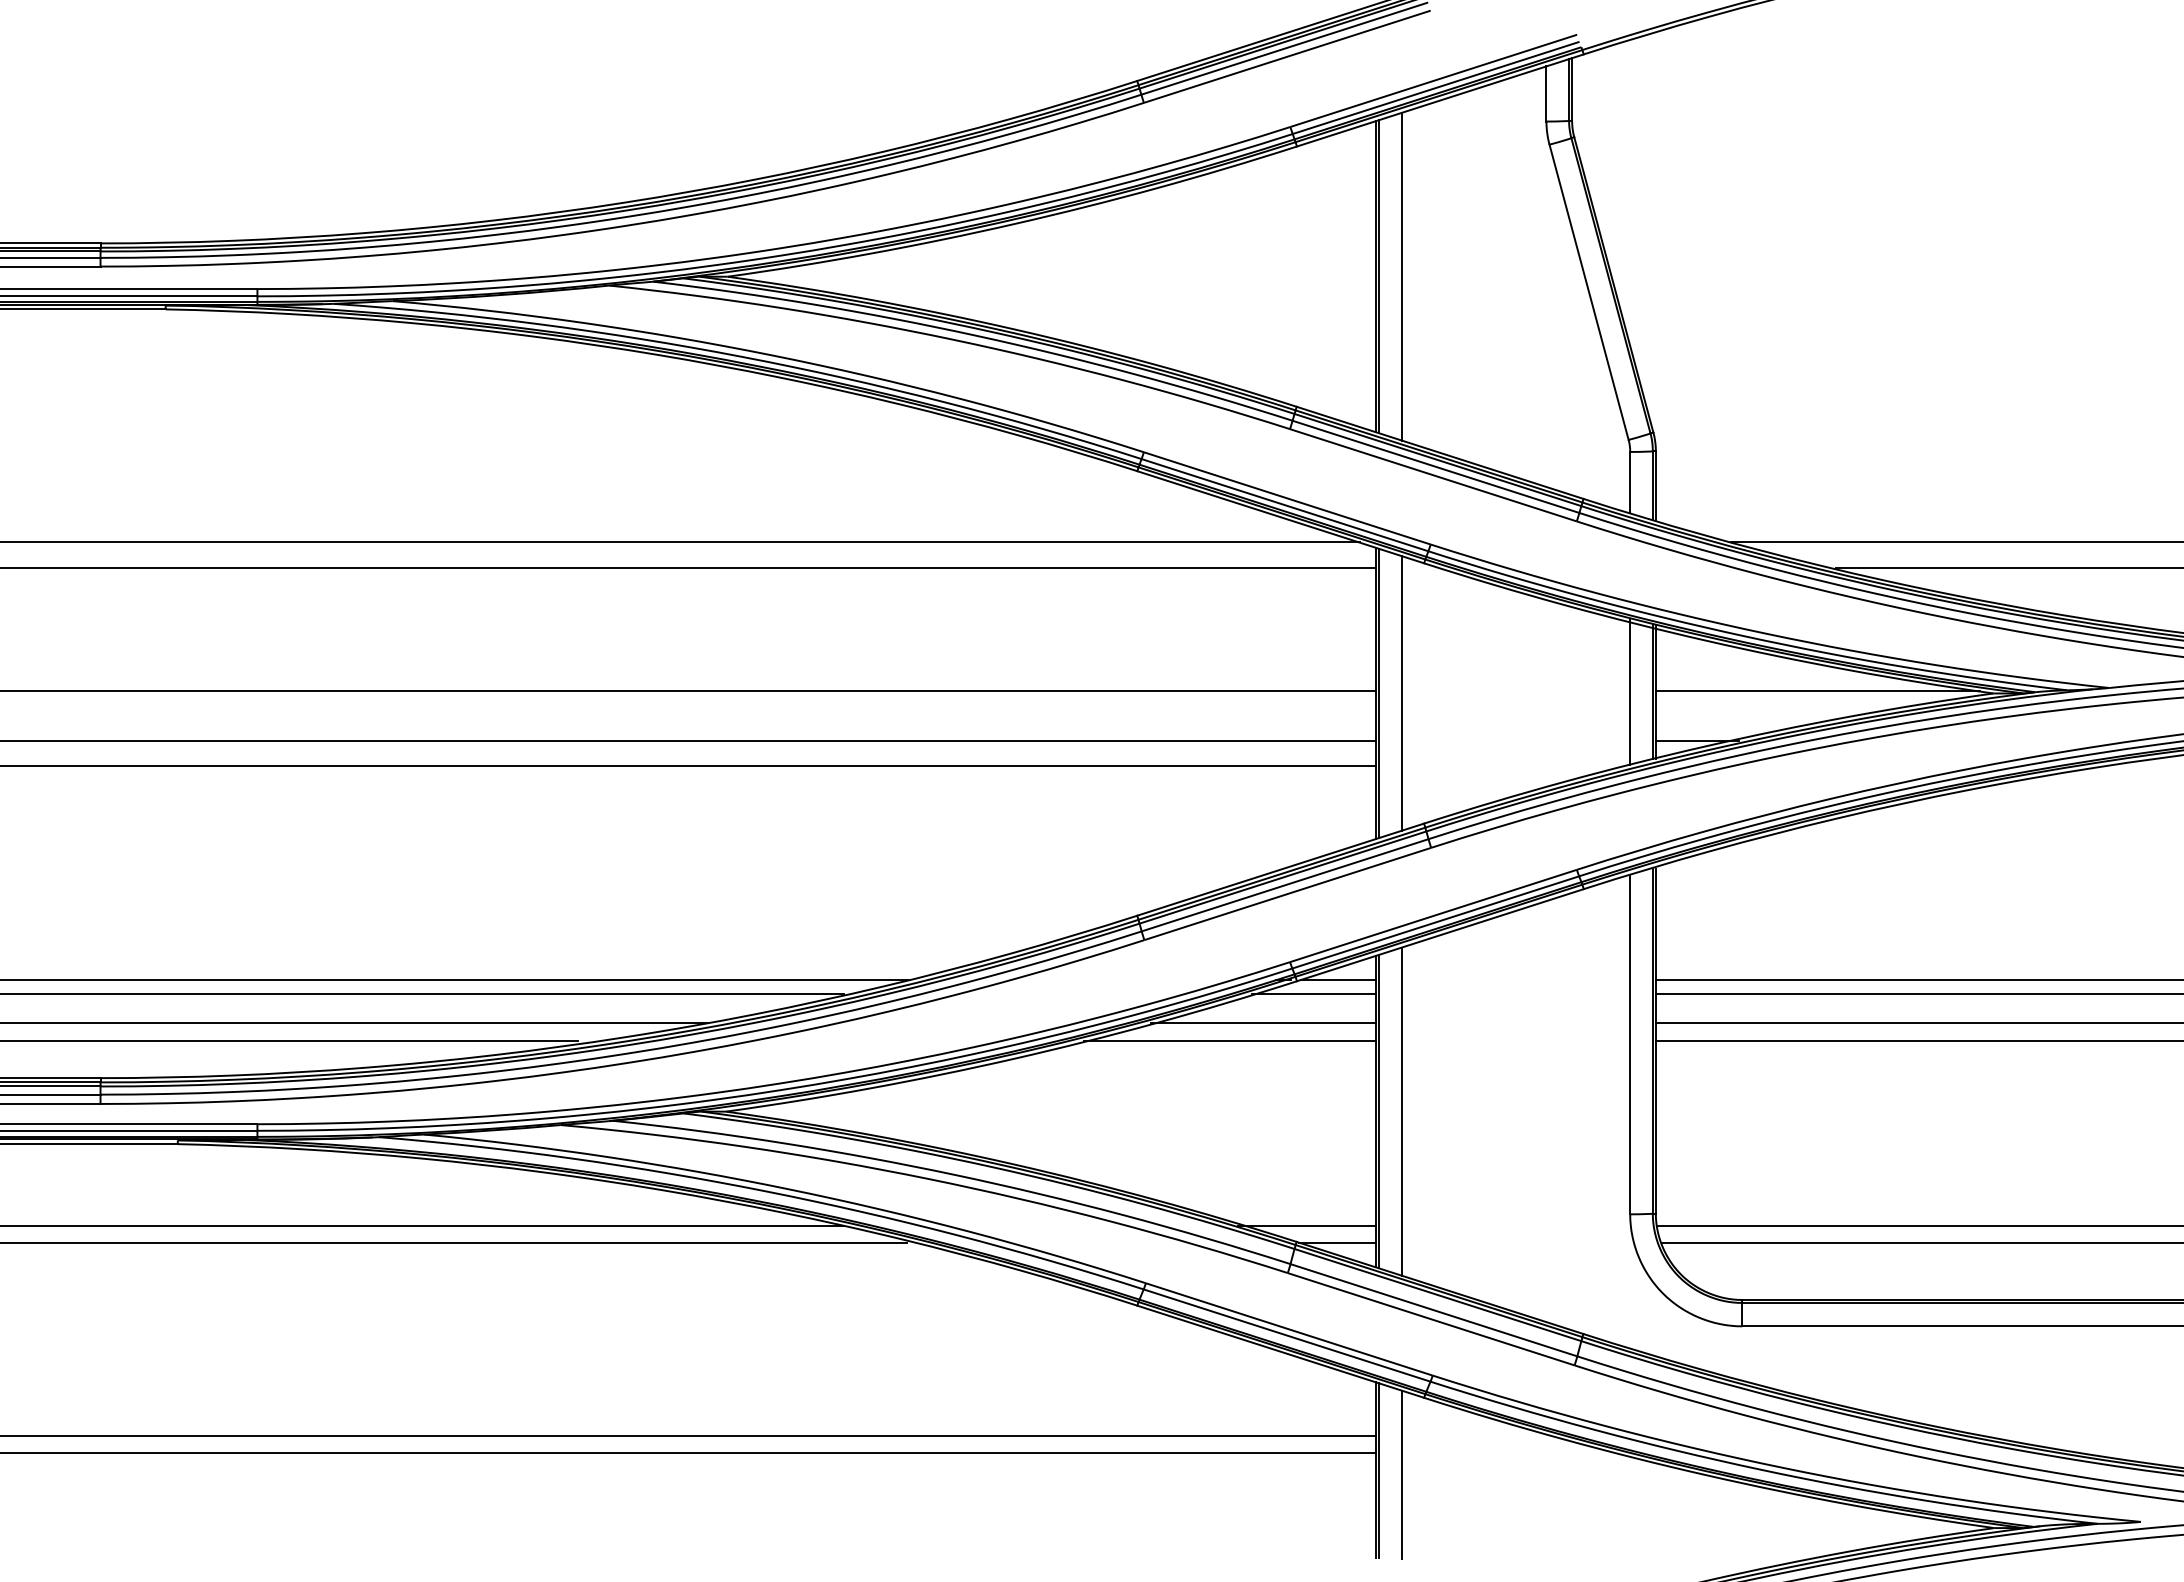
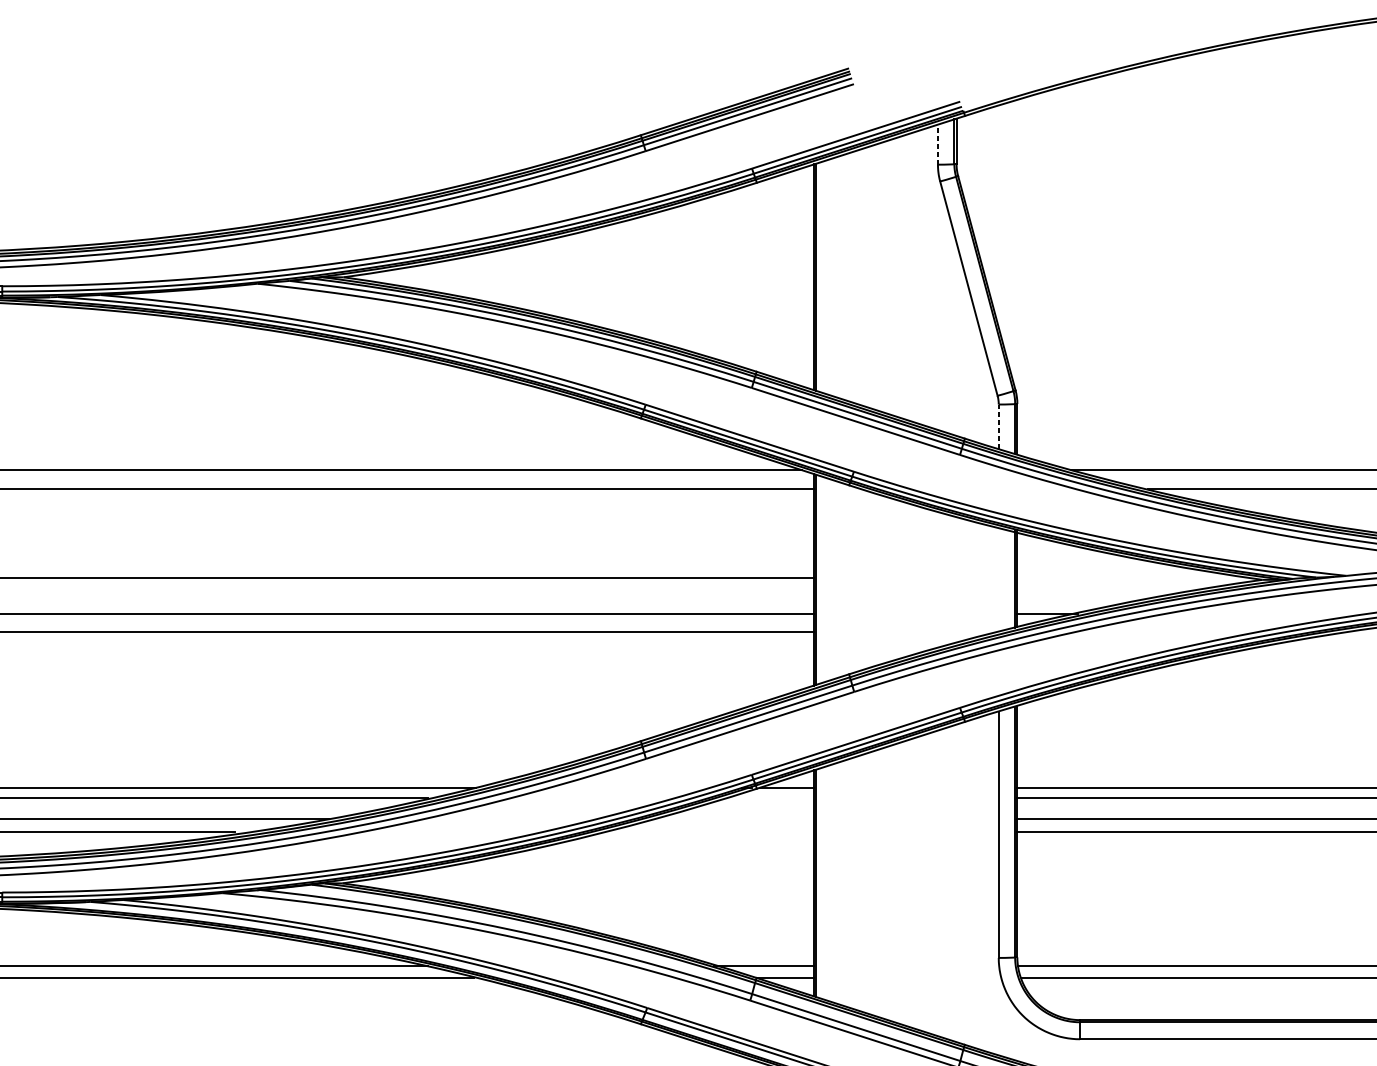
line: (1546, 93) -> (937, 144), solid -> dashed
line: (1401, 276) -> (832, 277), removed
line: (1630, 481) -> (998, 425), solid -> dashed
line: (1817, 690) -> (1134, 577), removed
line: (1630, 691) -> (998, 578), removed
line: (1401, 693) -> (832, 579), removed
line: (1314, 993) -> (769, 797), removed
line: (1263, 1022) -> (732, 818), removed
line: (1230, 1041) -> (708, 832), removed
line: (1401, 1111) -> (832, 883), removed

